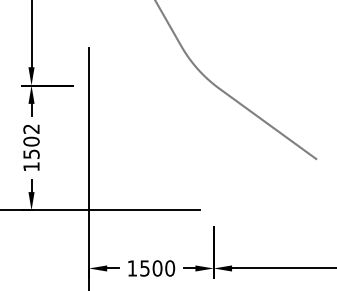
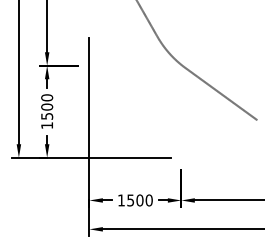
text: (31, 128) -> (47, 97), 1502 -> 1500

